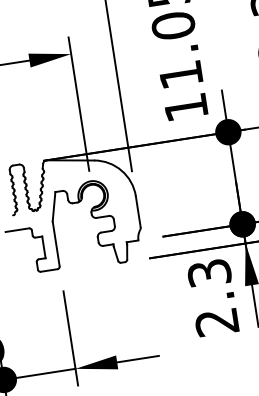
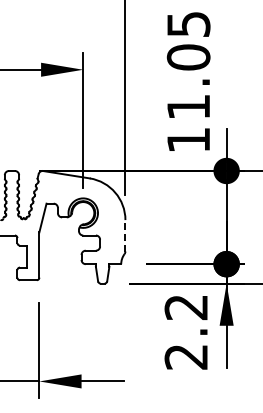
line: (138, 211) -> (125, 235), solid -> dashed
text: (209, 273) -> (186, 307), 2.3 -> 2.2

